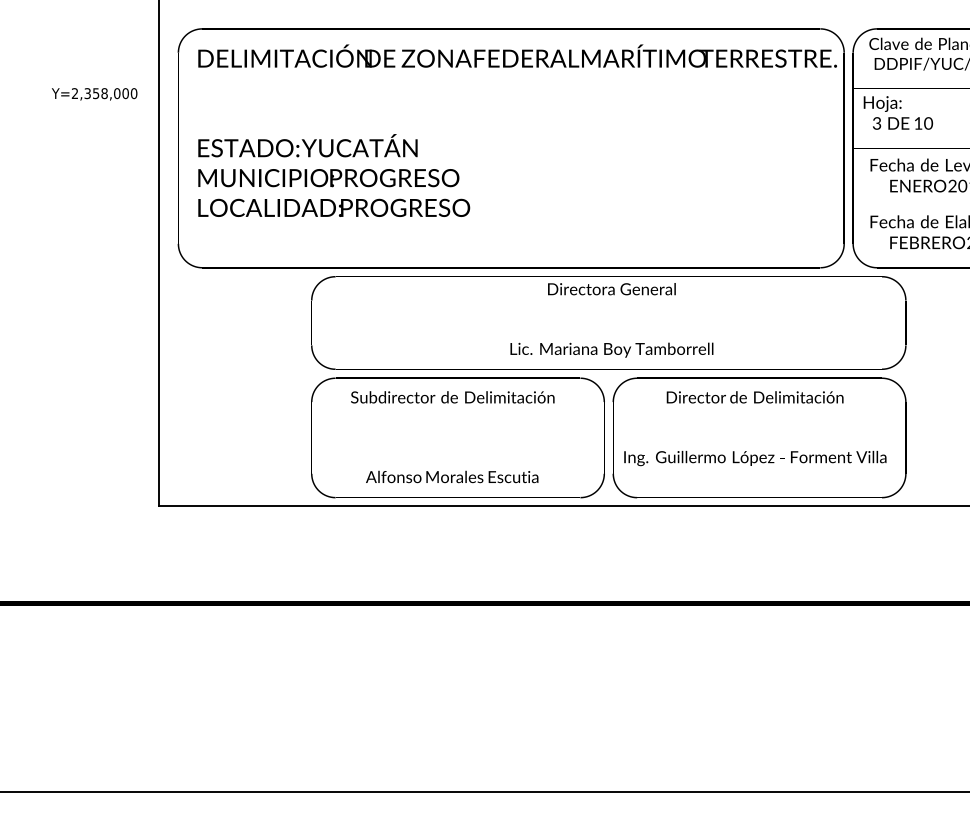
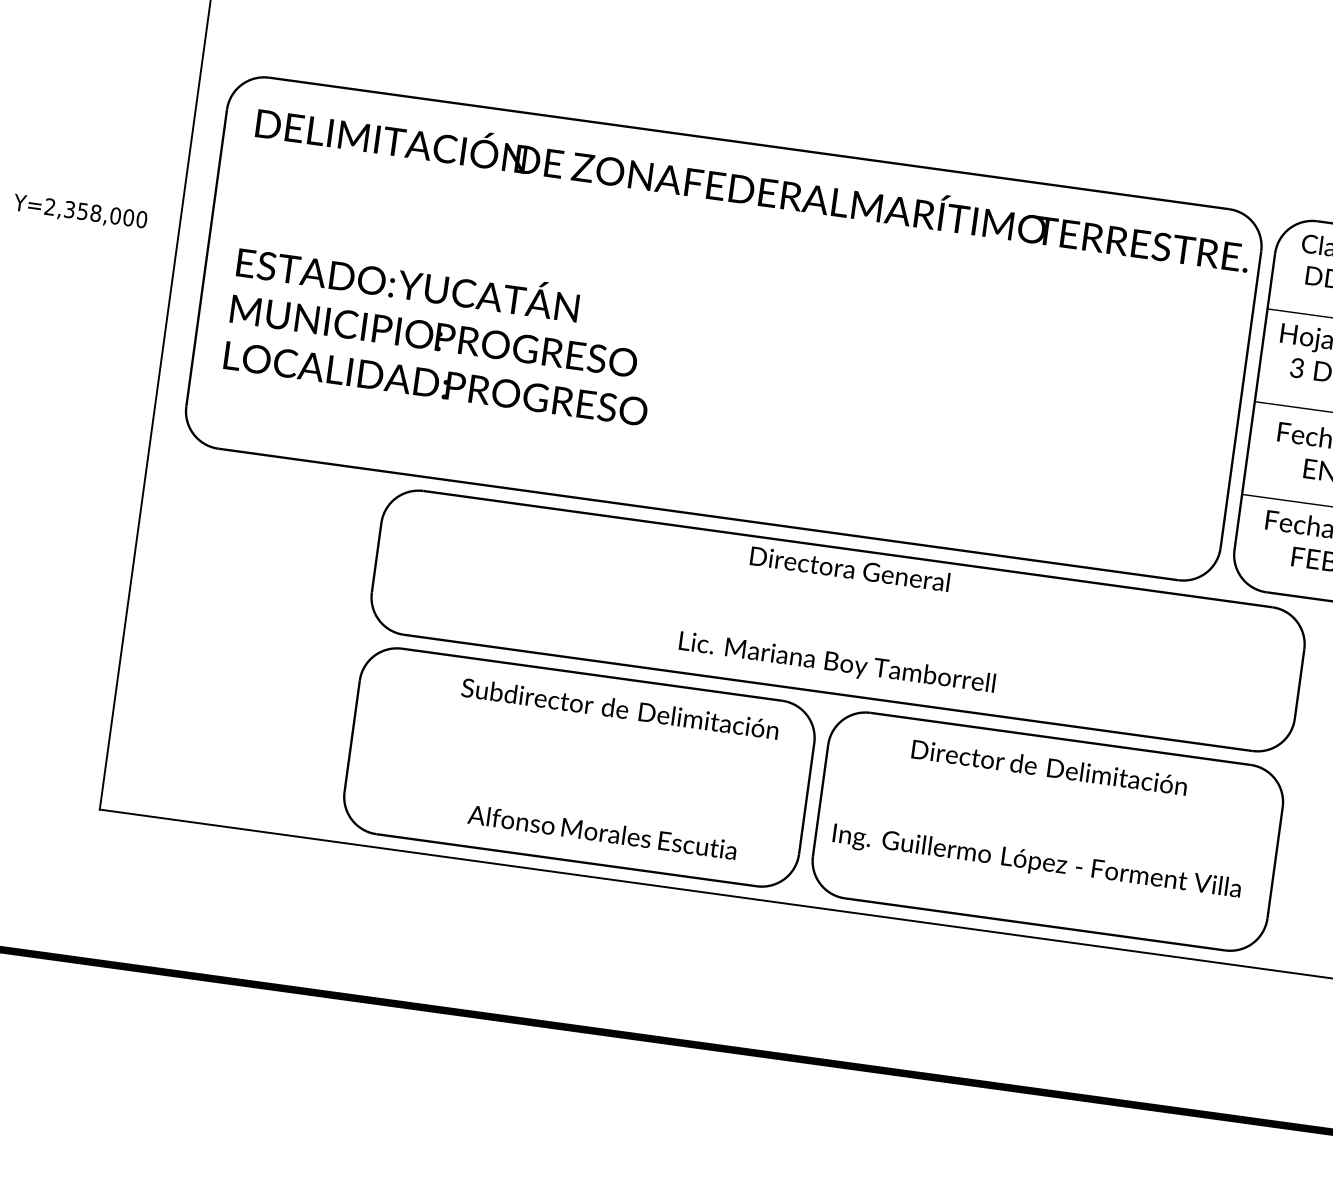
text: (94, 94) -> (80, 212), moved
text: (452, 437) -> (611, 771), moved

